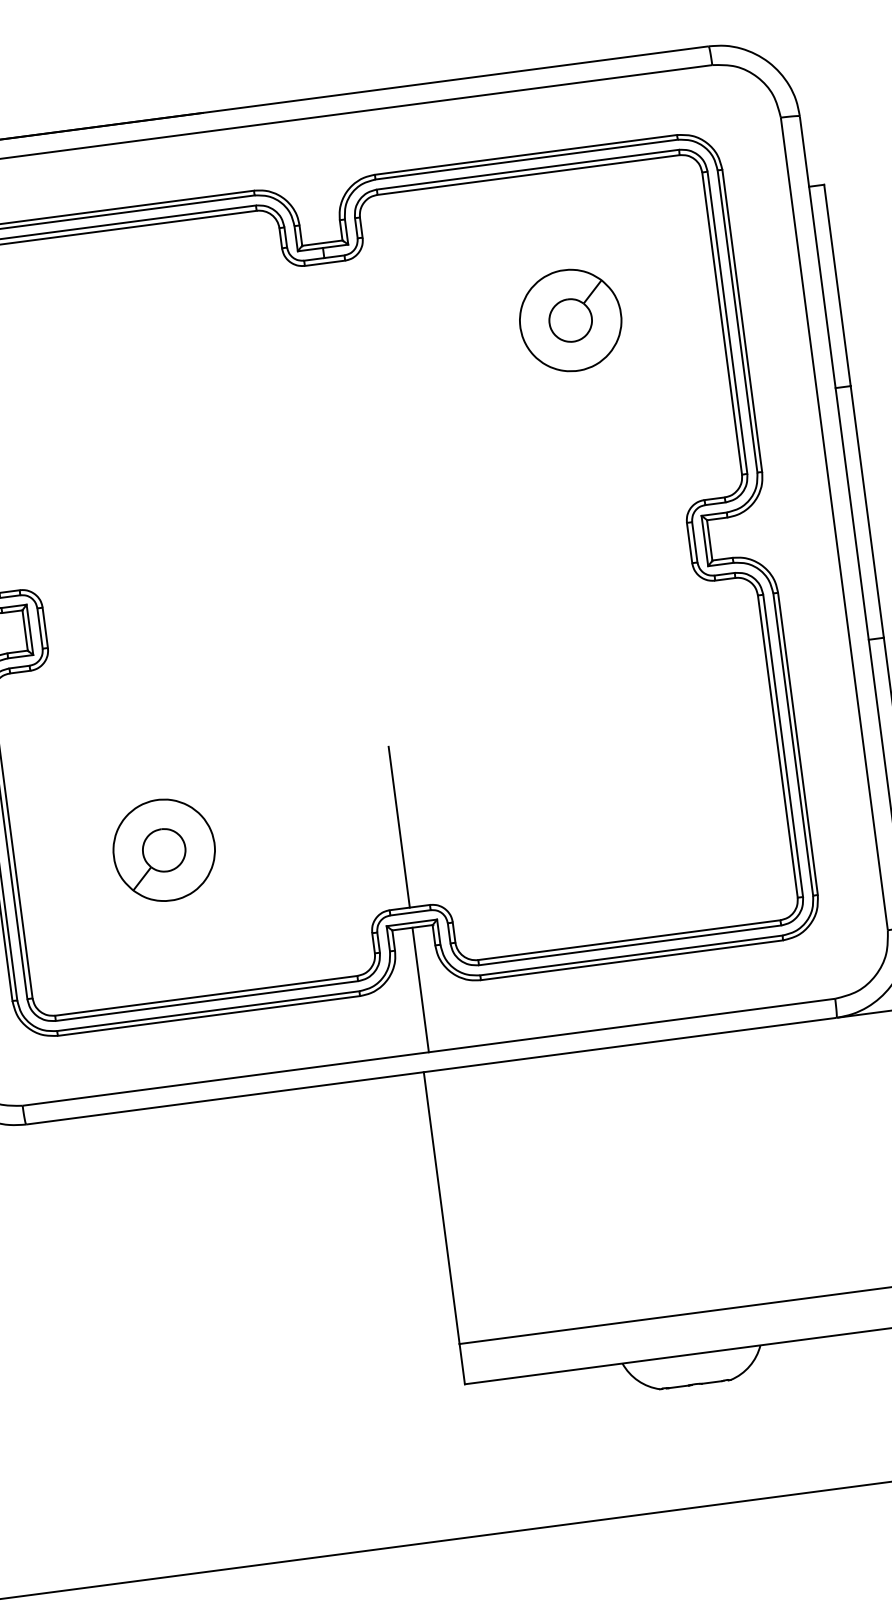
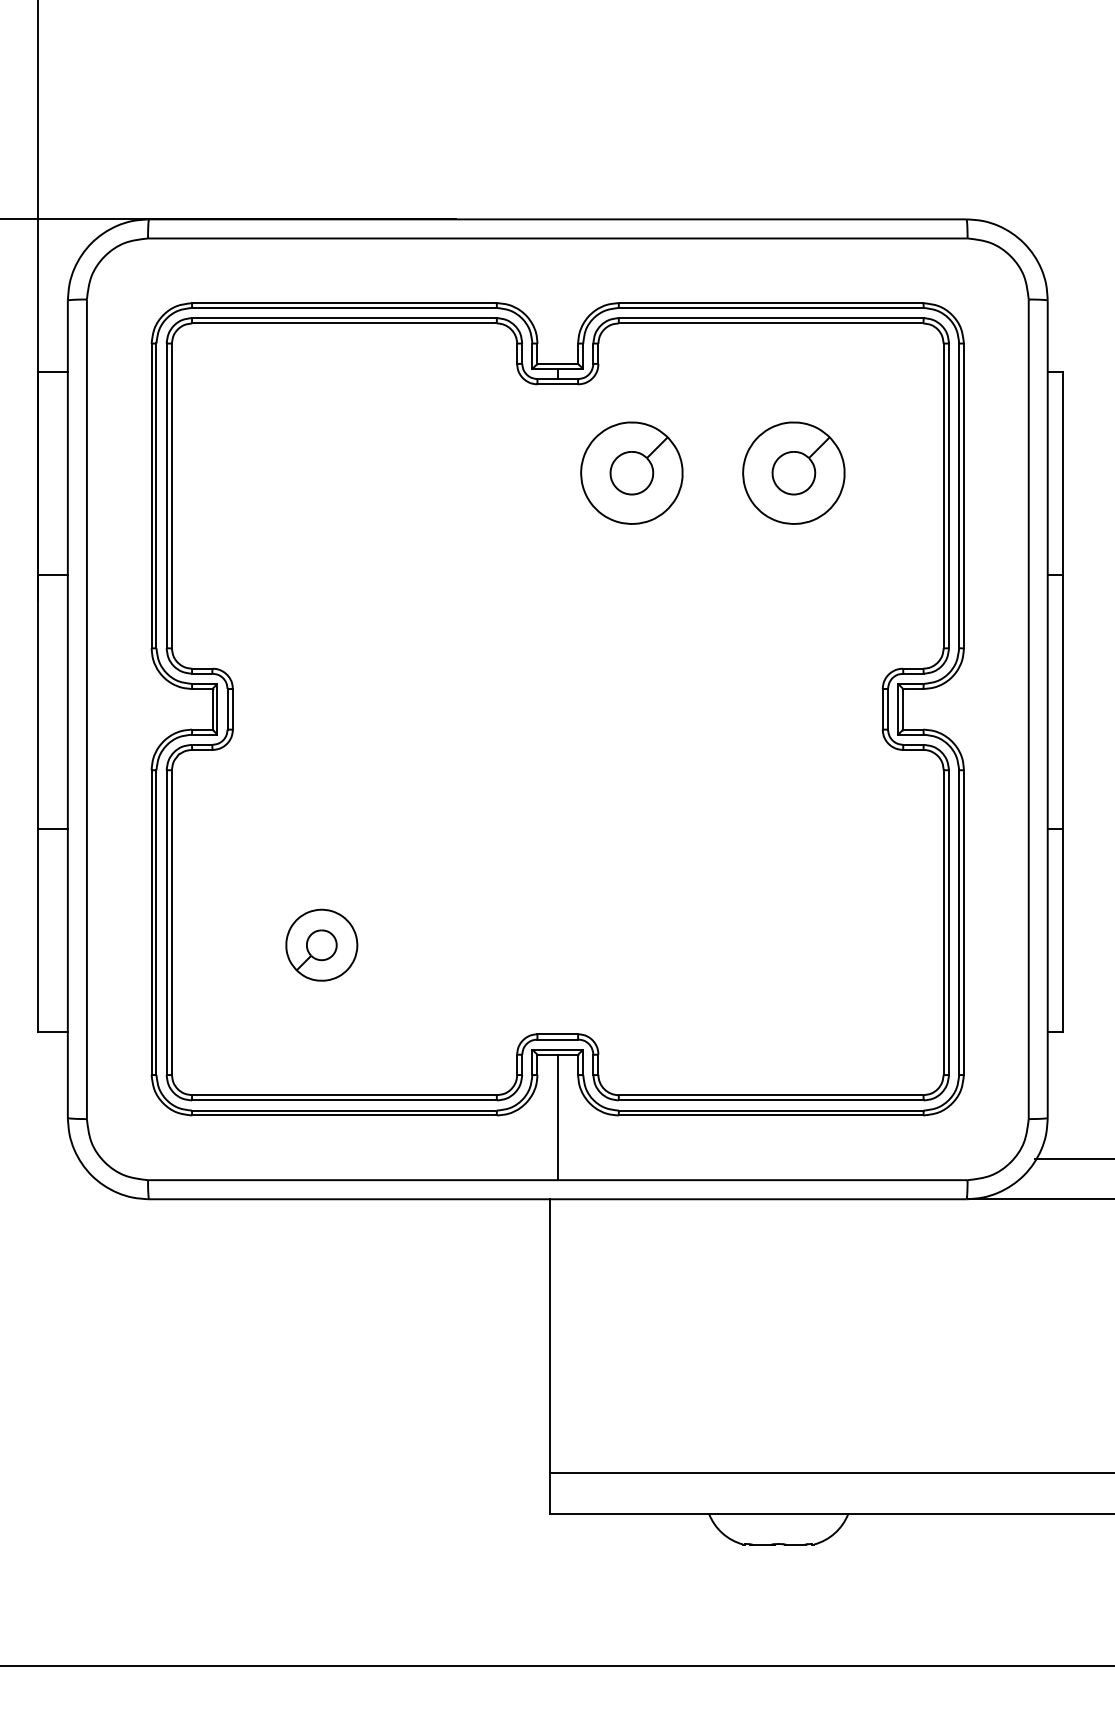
part: (409, 341) -> (631, 472), added
line: (399, 827) -> (557, 953), removed
part: (163, 849) -> (321, 944), size x0.7

